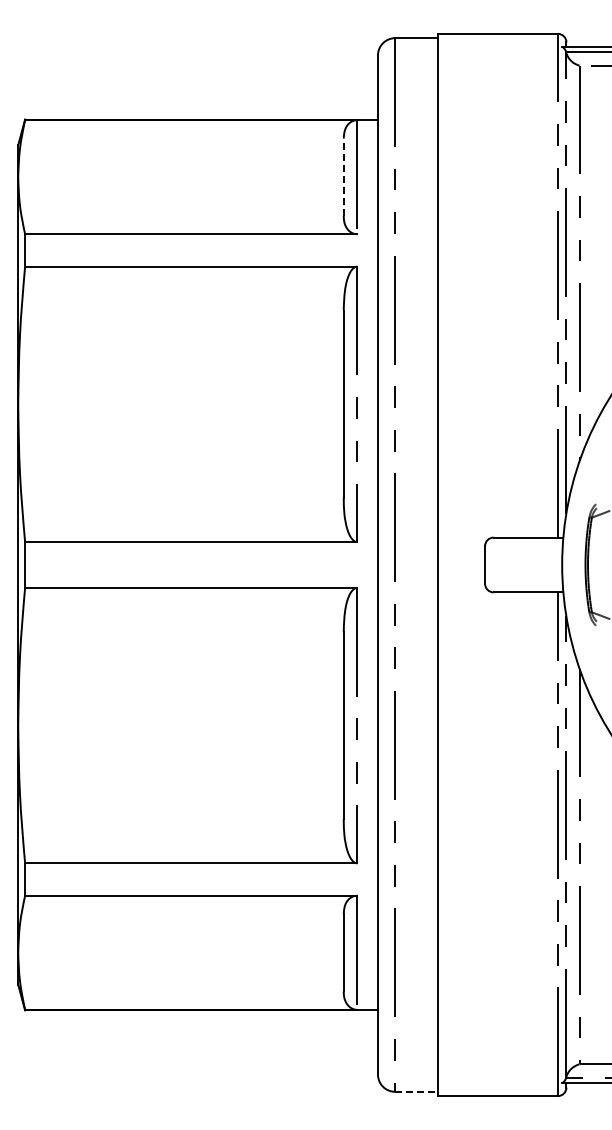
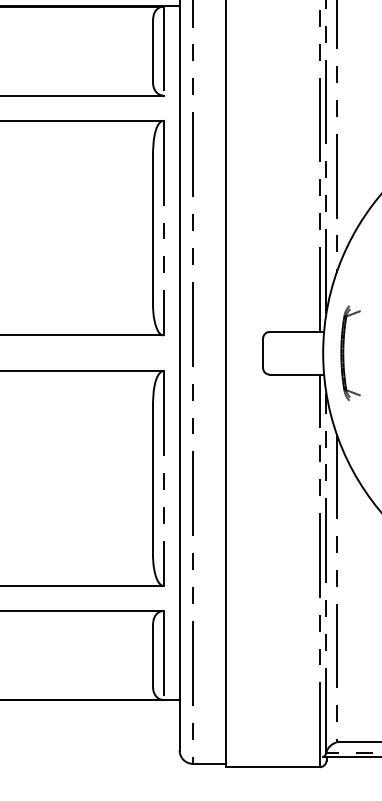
line: (343, 177) -> (152, 51), dashed -> solid
line: (417, 1091) -> (210, 763), dashed -> solid

